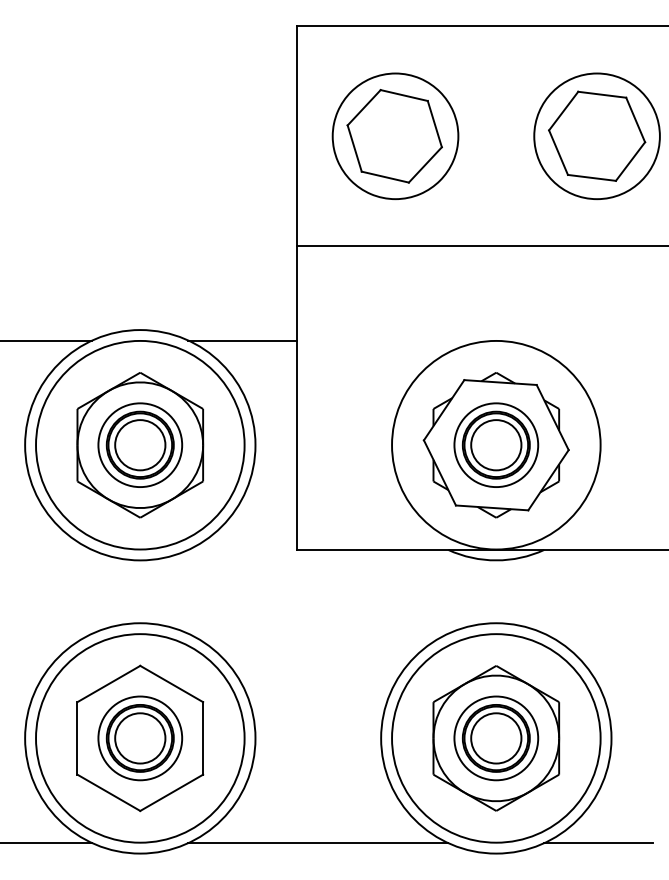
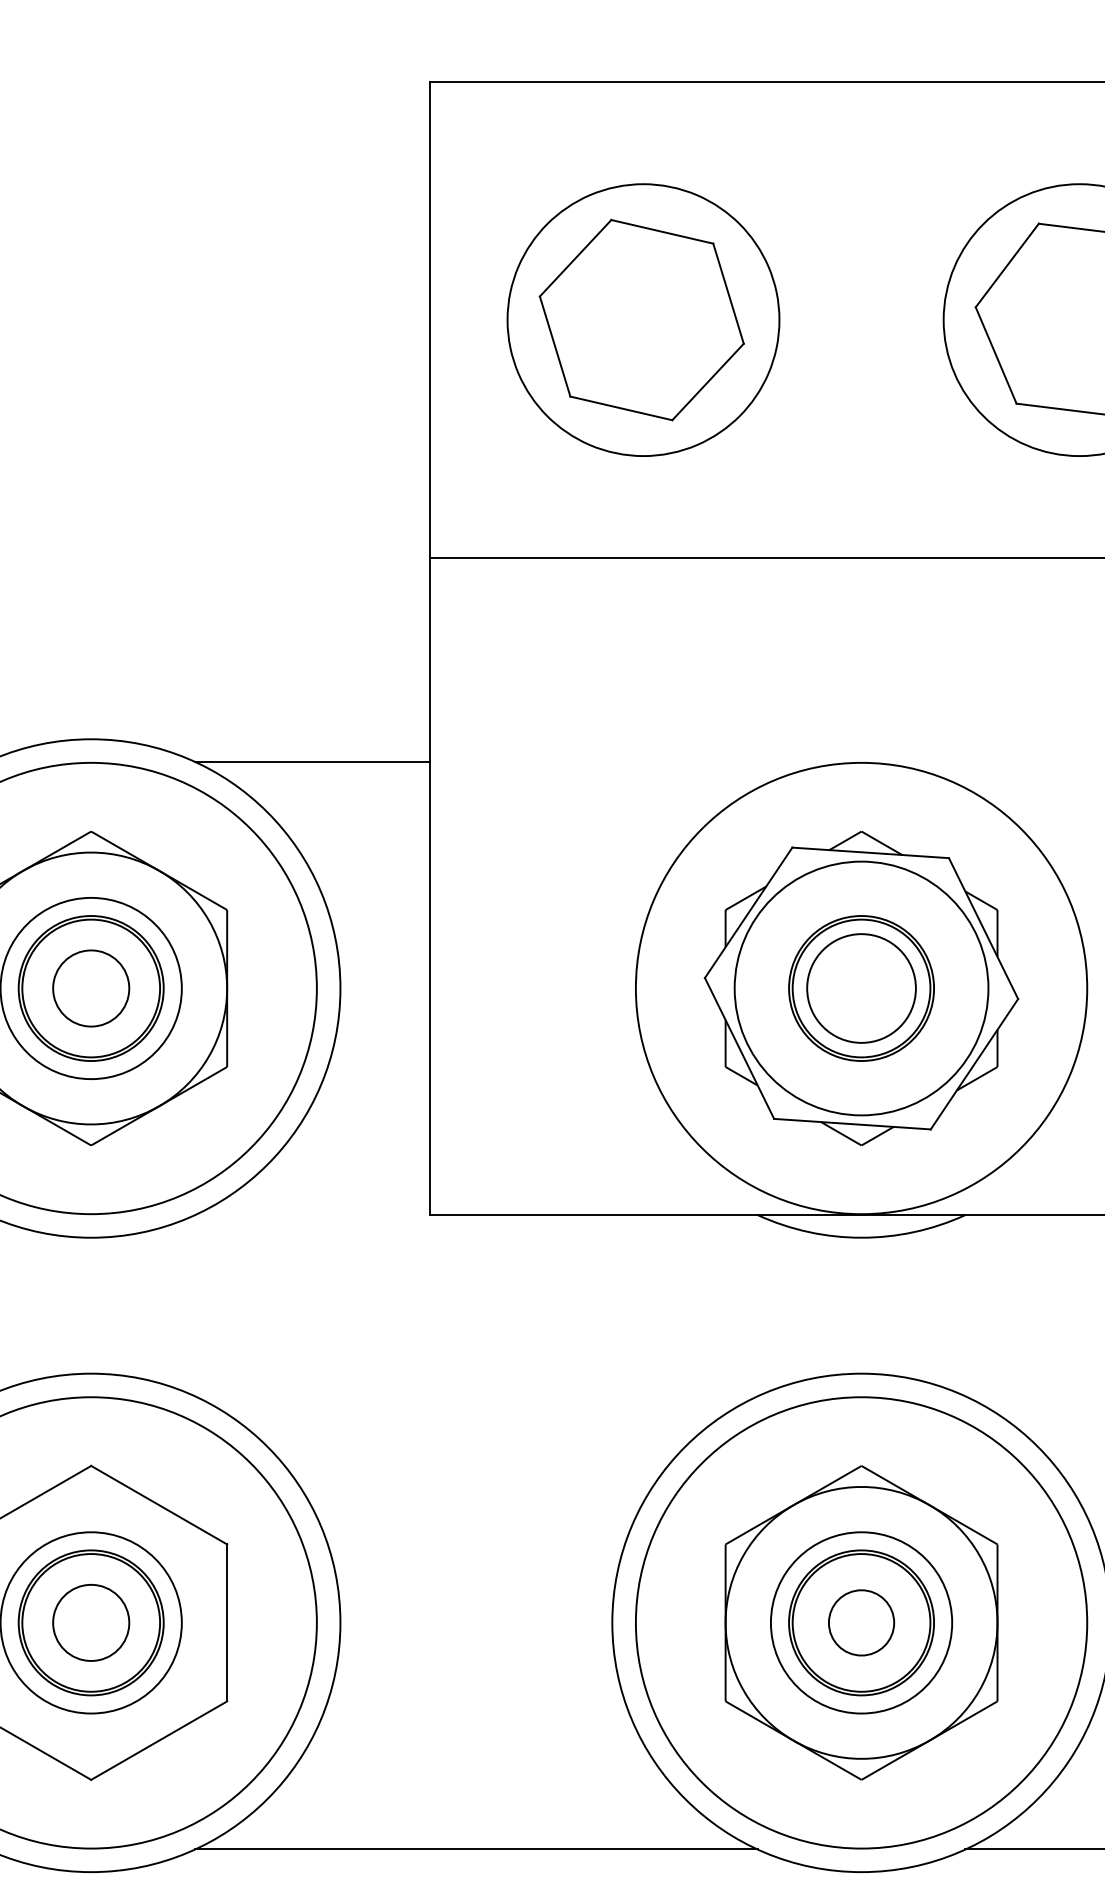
circle: (140, 445) -> (91, 989), size x0.7
circle: (496, 445) -> (861, 989), size x1.4
circle: (140, 738) -> (91, 1623), size x0.7
circle: (496, 738) -> (861, 1623), size x0.6

